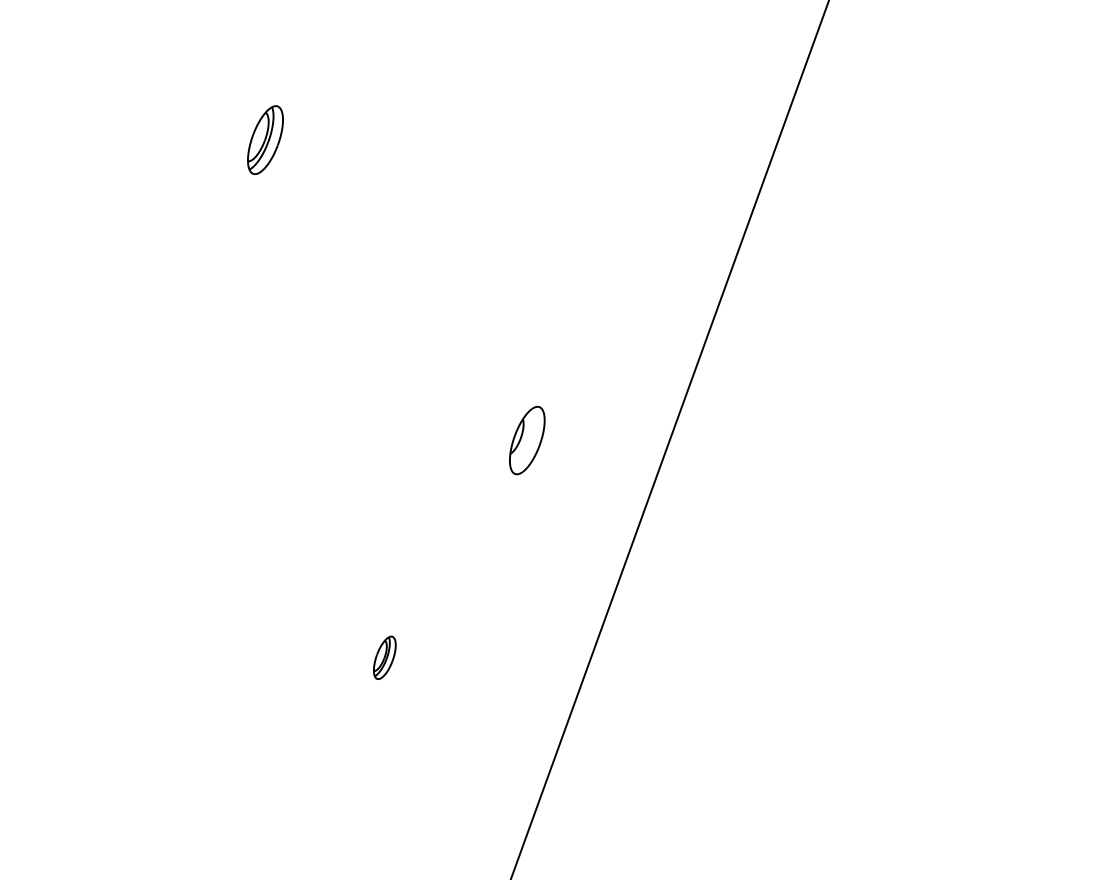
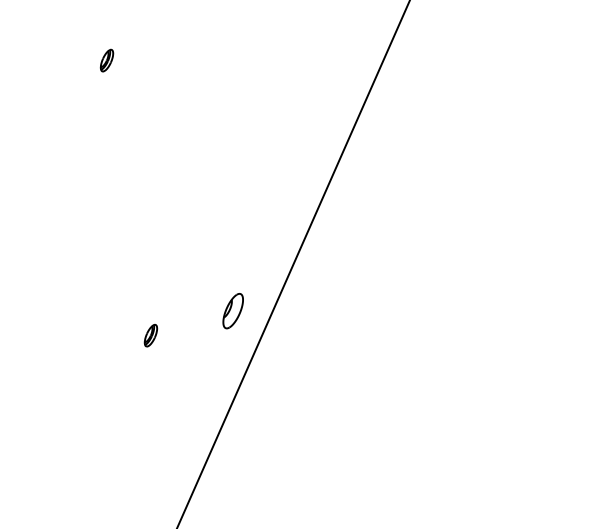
part: (264, 139) -> (106, 60), size x0.62
part: (525, 441) -> (232, 311), moved

